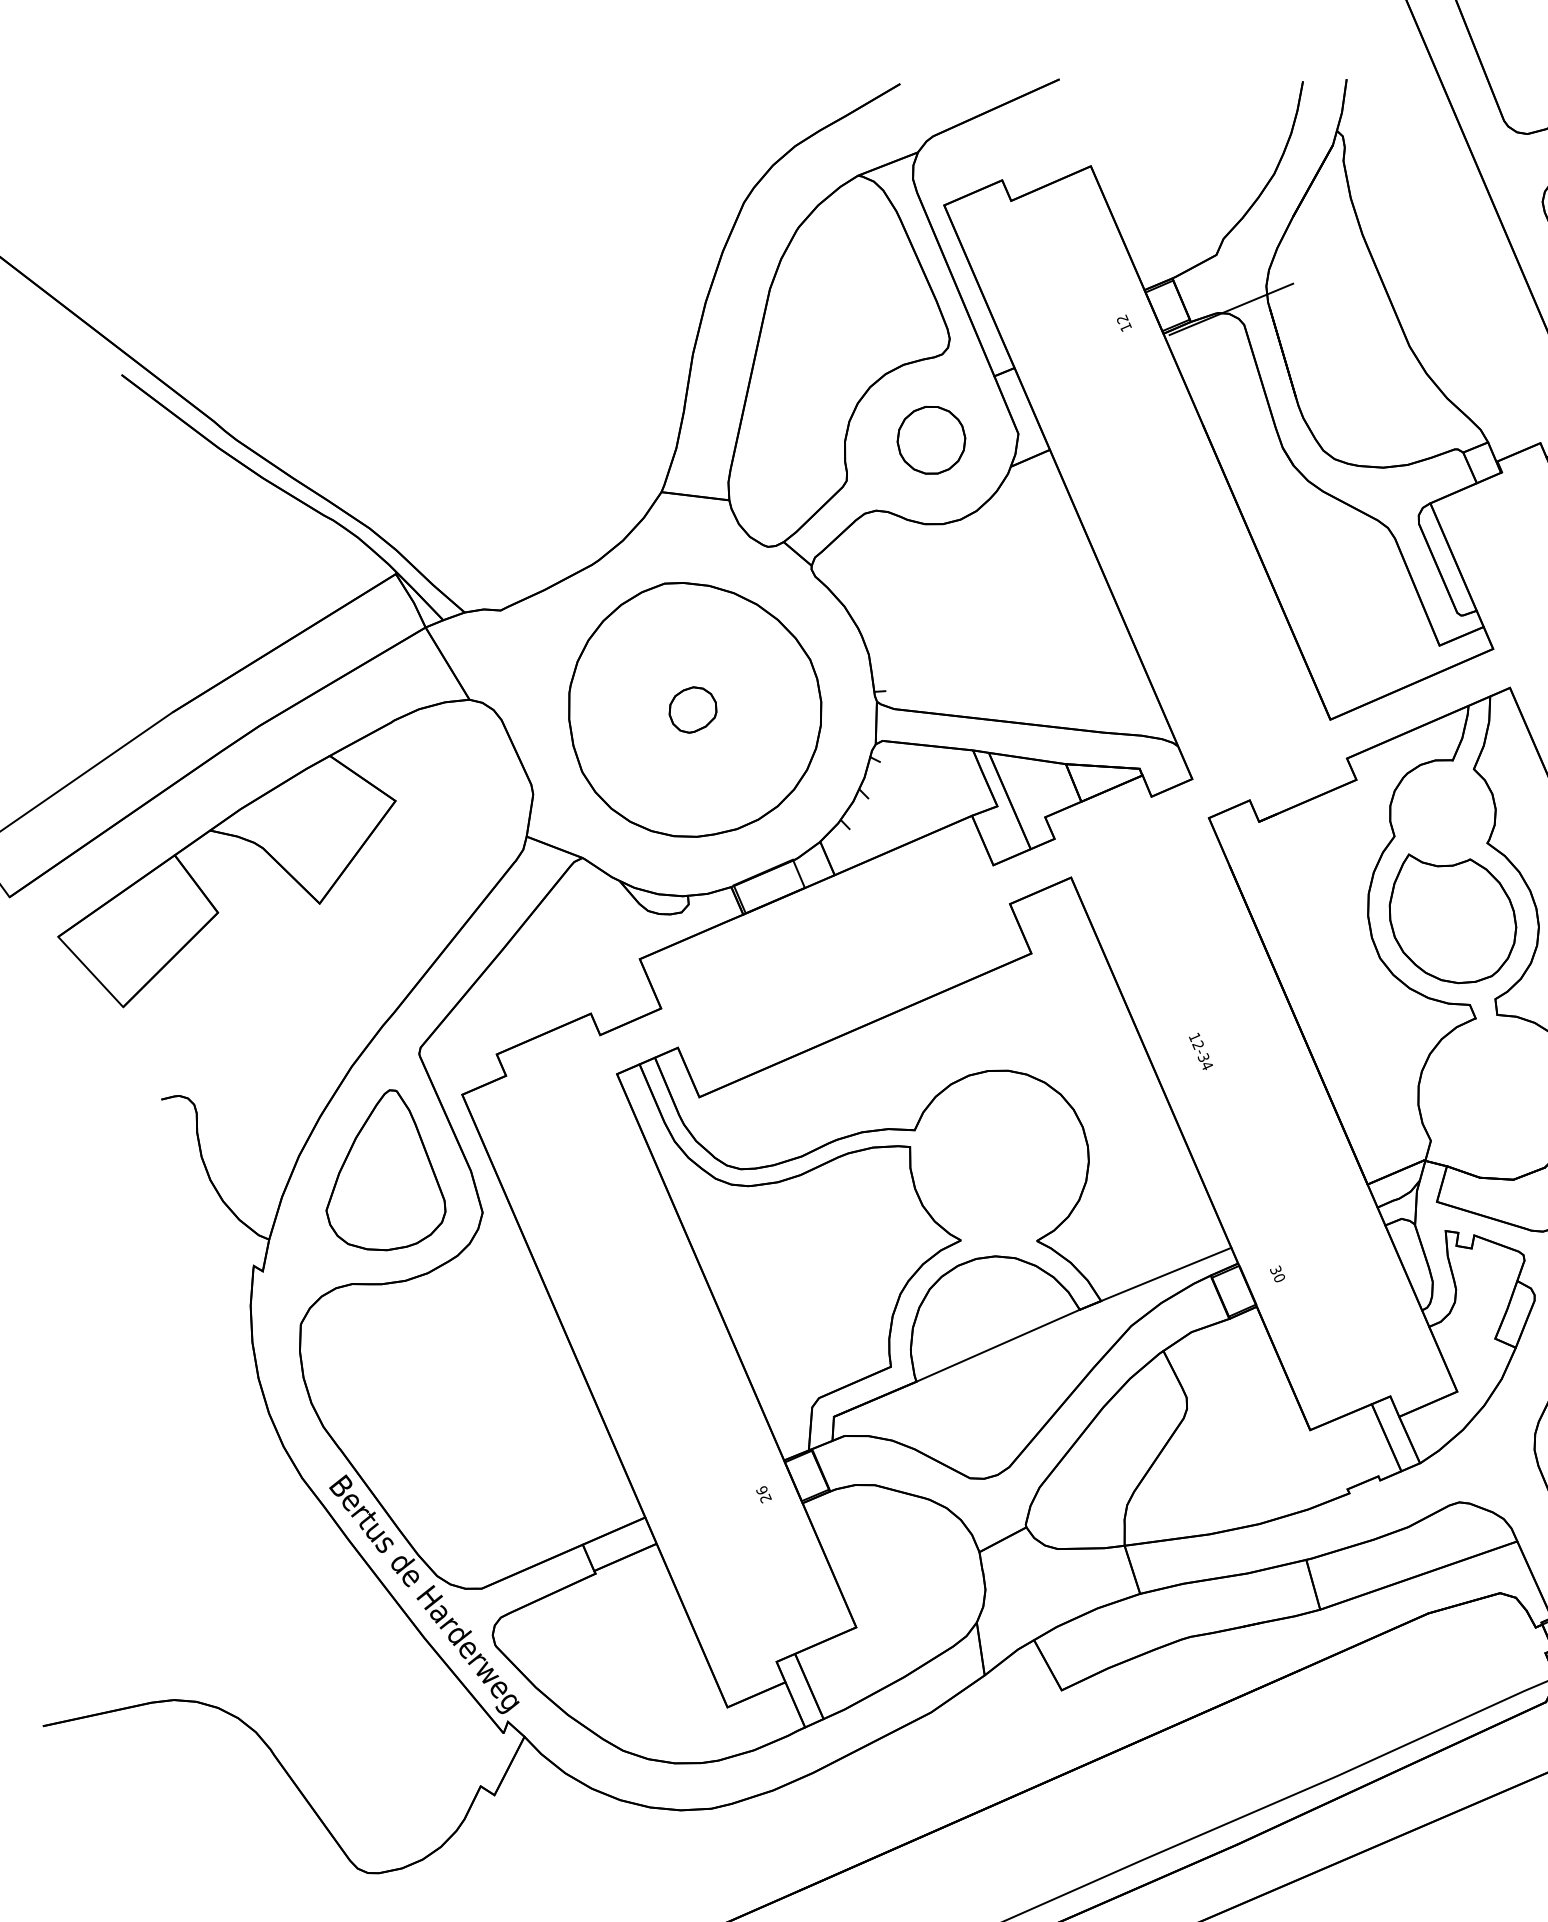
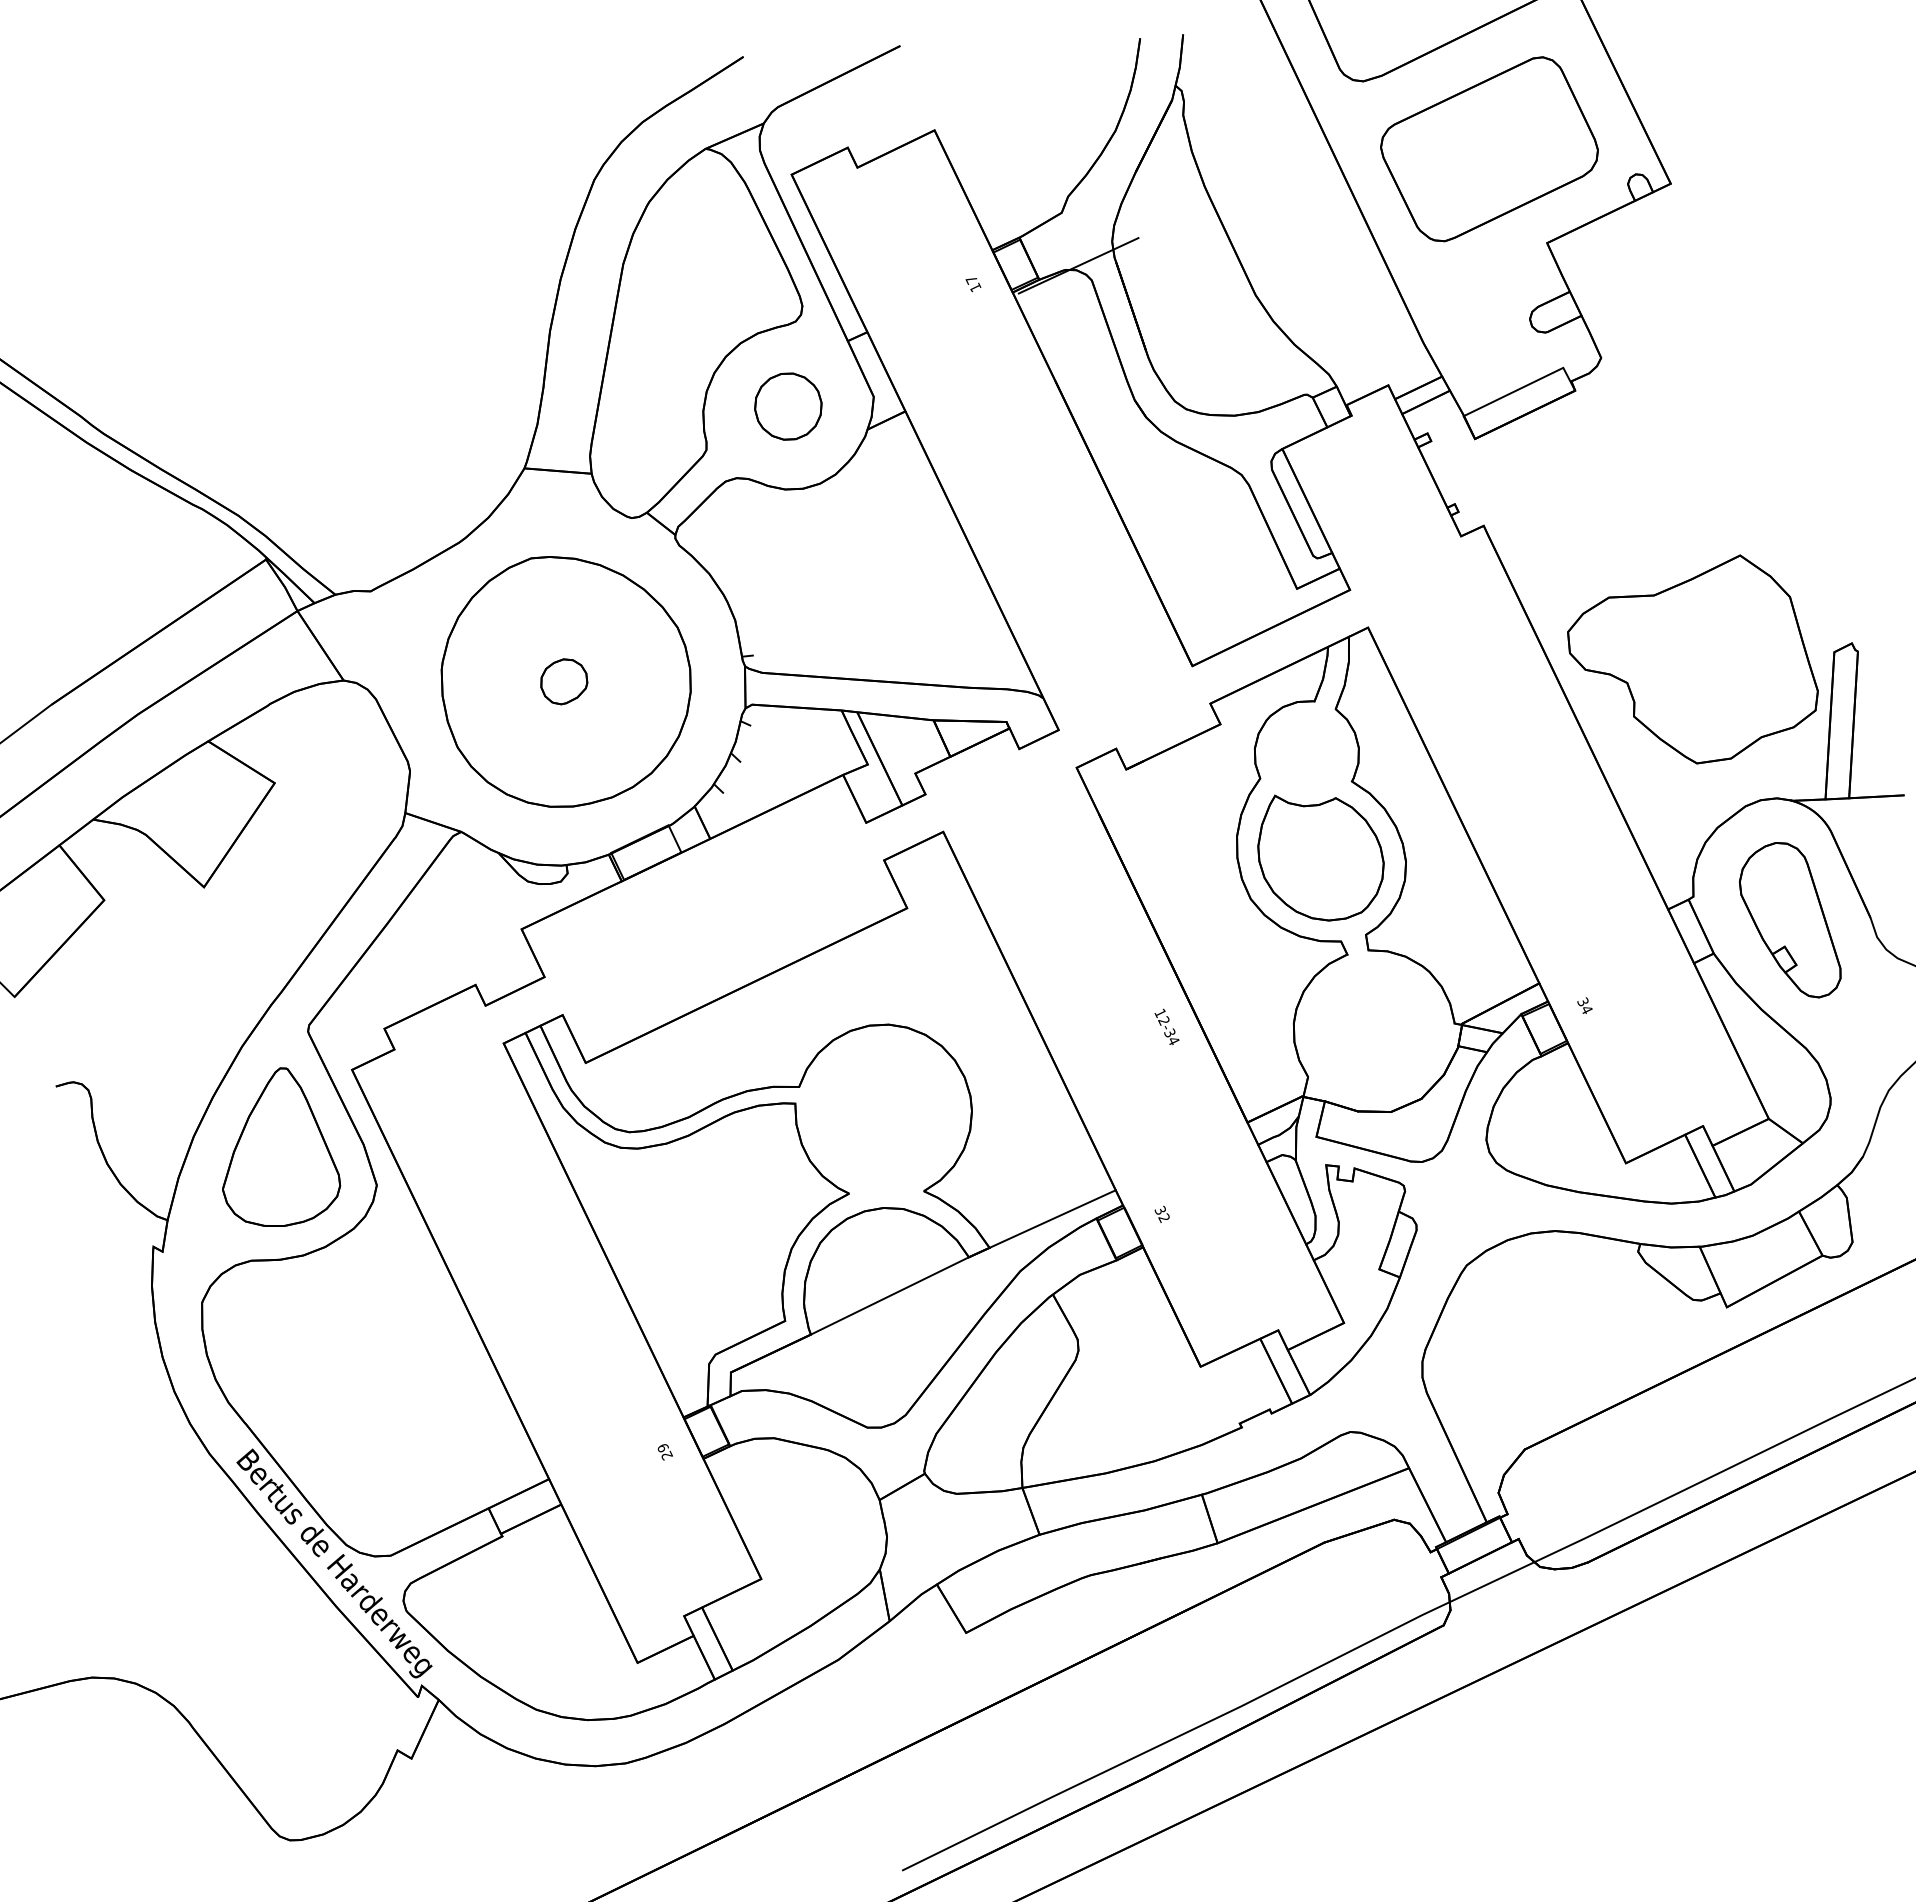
text: (1122, 318) -> (971, 279), 12 -> 17
text: (1200, 1050) -> (1166, 1026), moved
text: (1278, 1277) -> (1163, 1217), 30 -> 32
text: (761, 1490) -> (662, 1447), 26 -> 29

